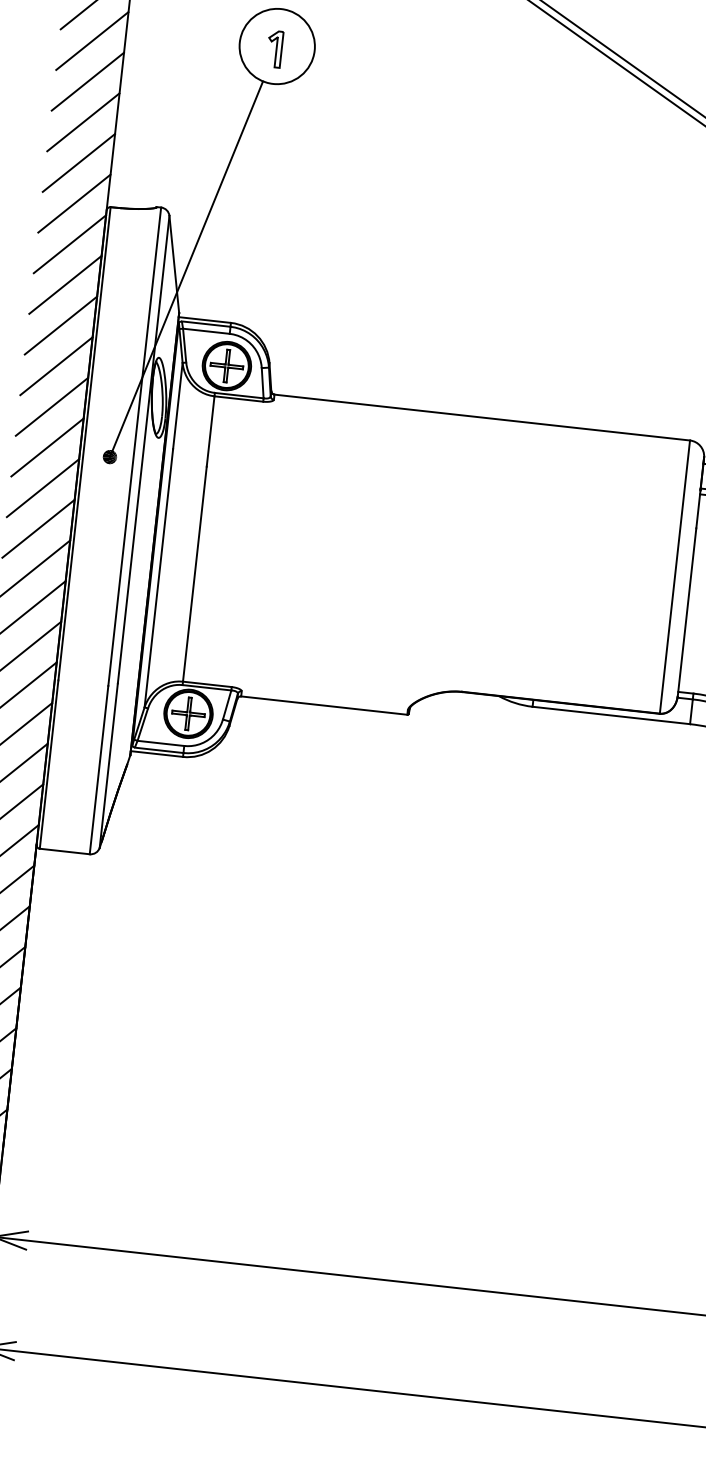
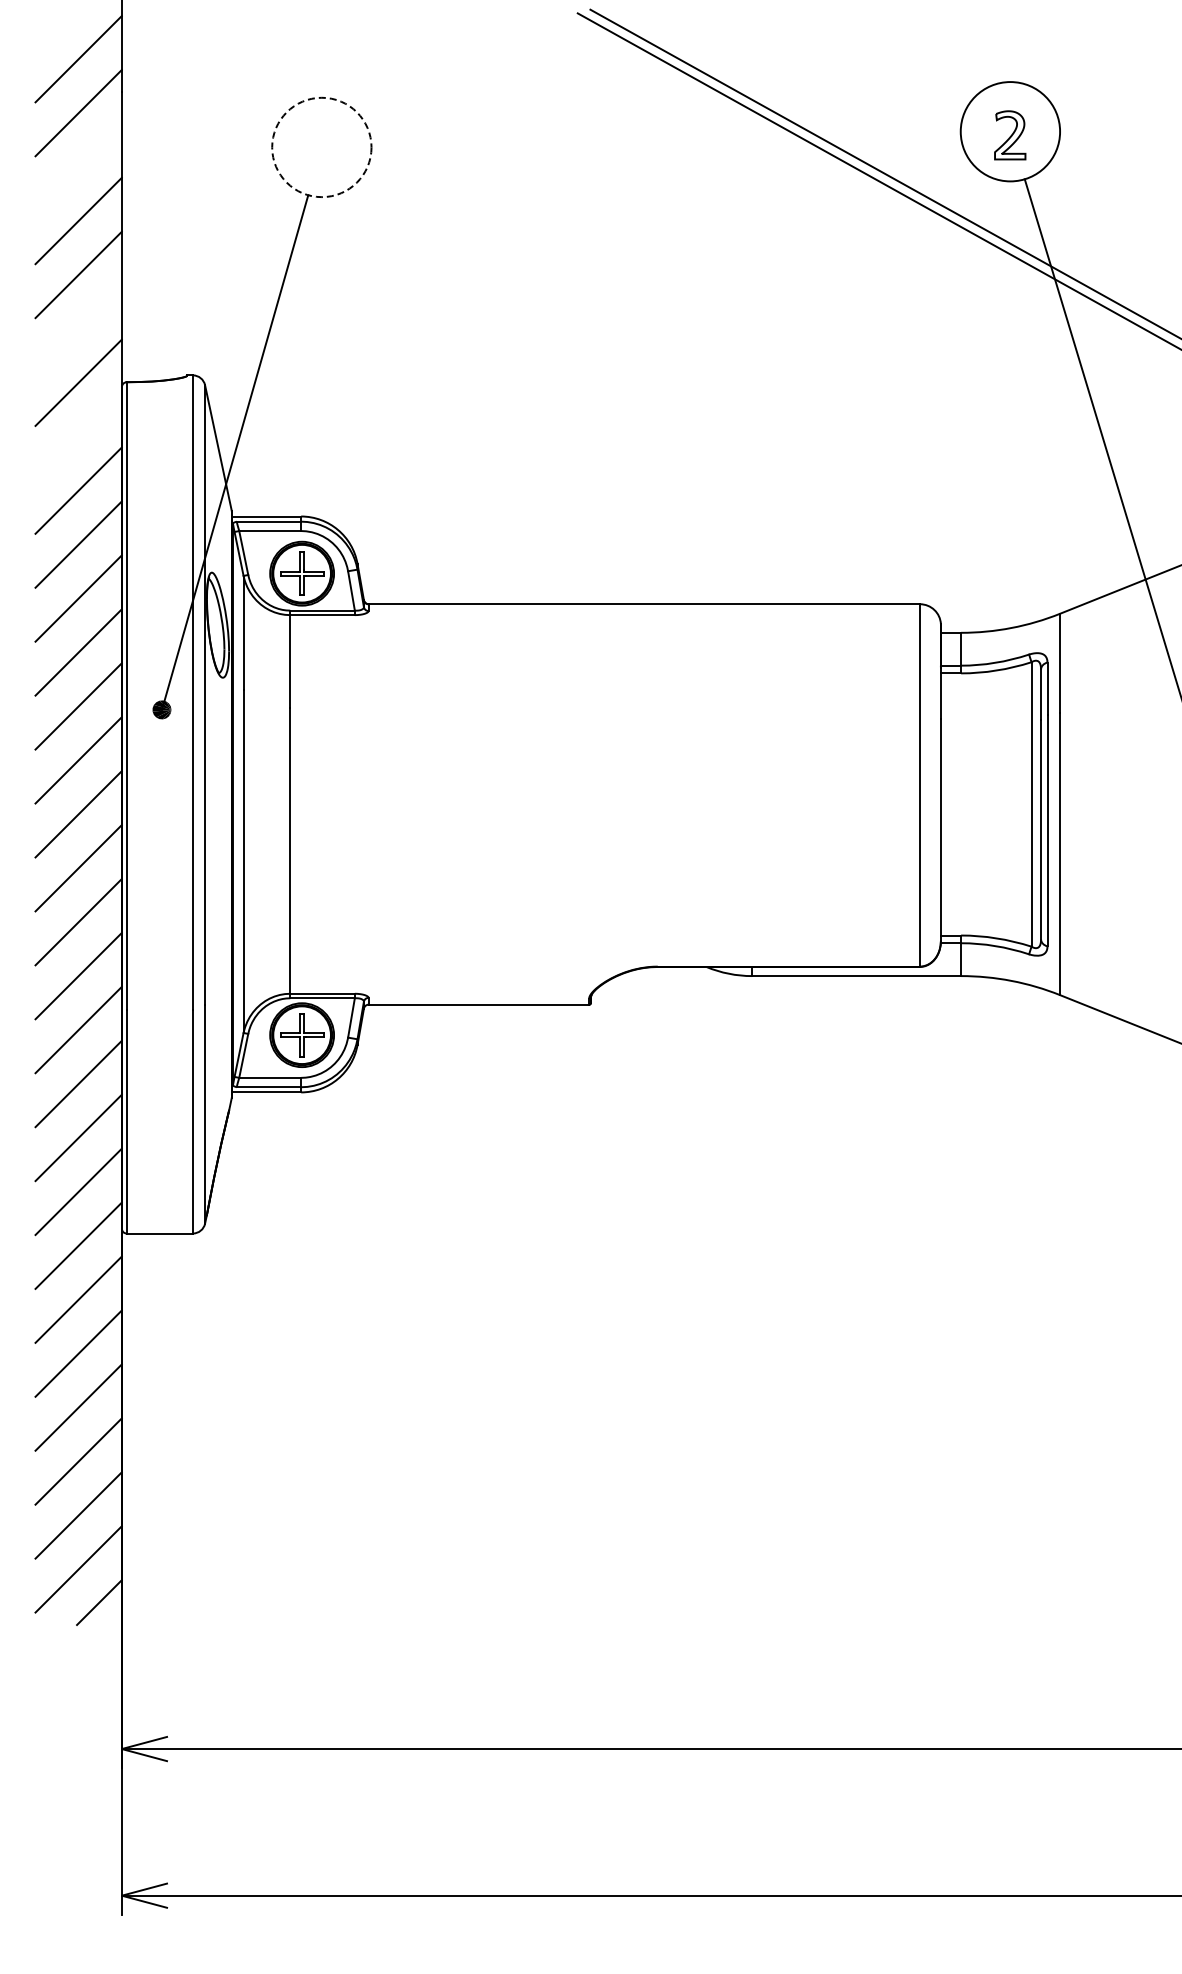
line: (92, 40) -> (78, 166), removed
circle: (276, 46) -> (321, 147), solid -> dashed
part: (274, 49) -> (318, 151), removed
line: (78, 162) -> (78, 328), removed
line: (69, 244) -> (78, 436), removed

